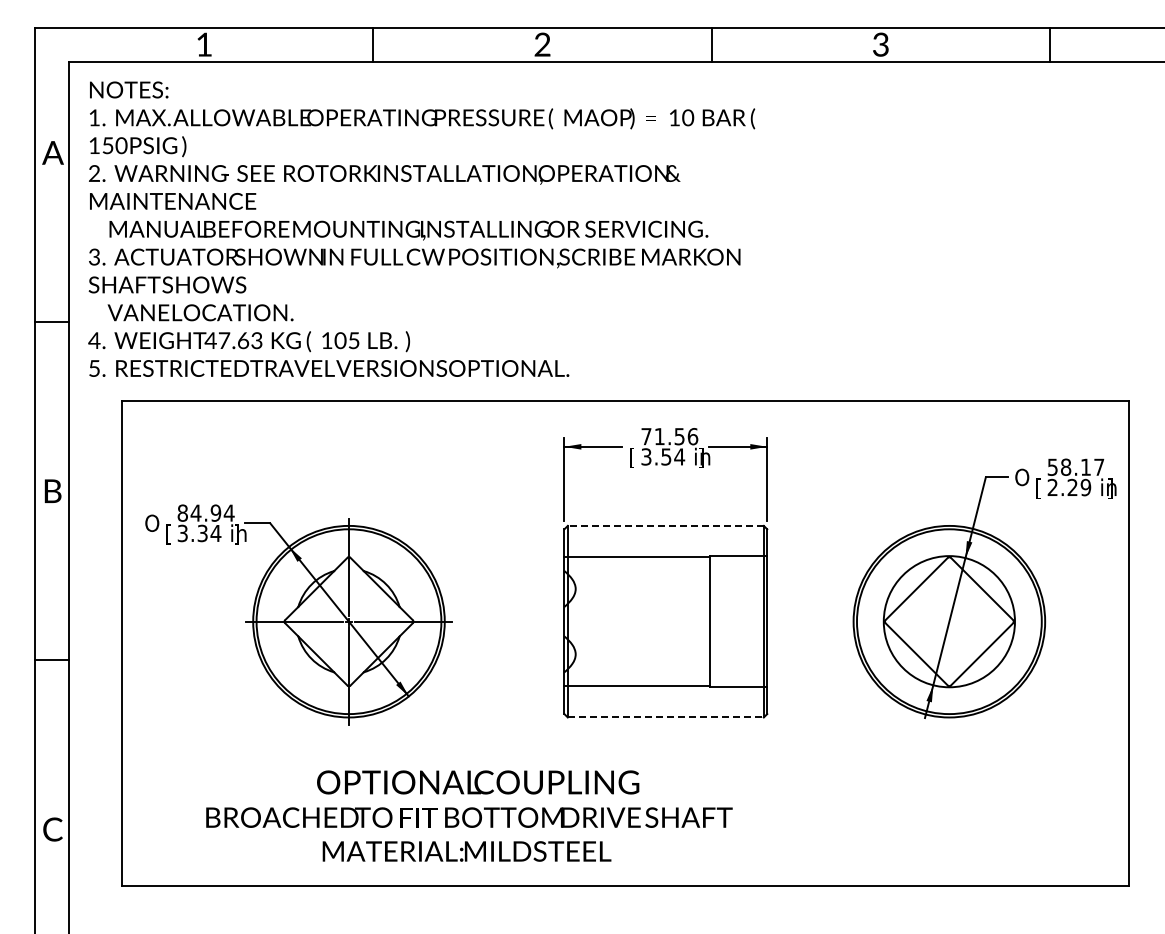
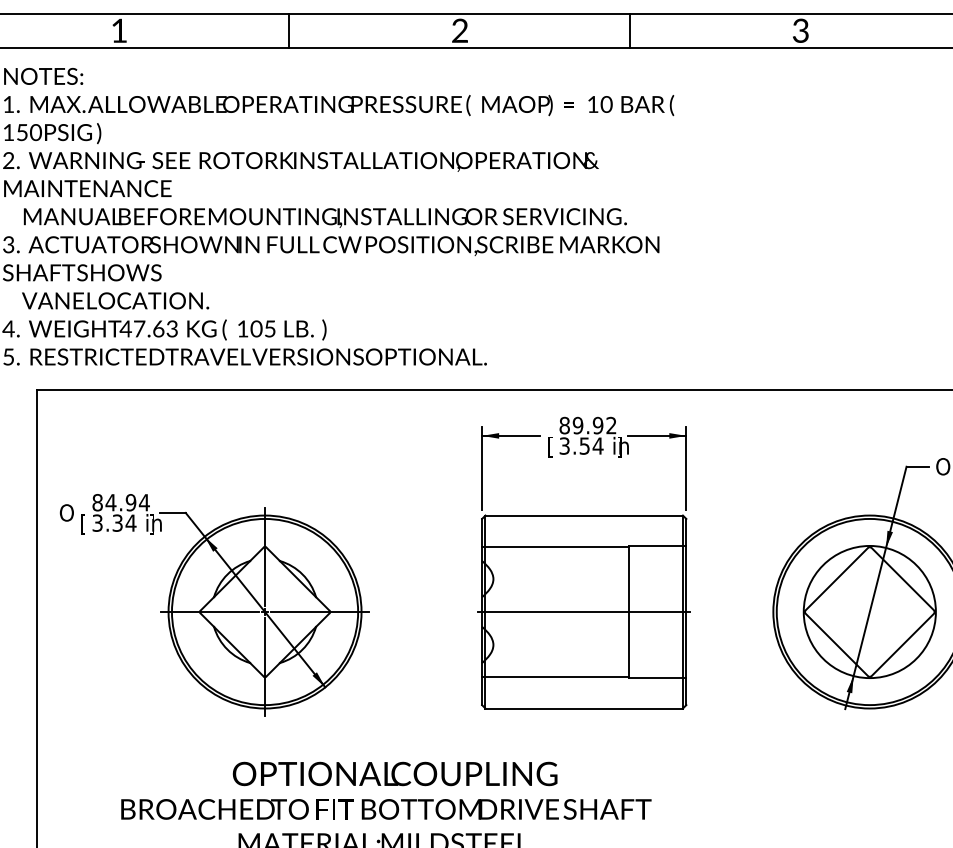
text: (669, 436) -> (587, 425), 71.56 -> 89.92
line: (665, 525) -> (583, 515), dashed -> solid
line: (665, 621) -> (583, 611), added
line: (666, 717) -> (584, 708), dashed -> solid

